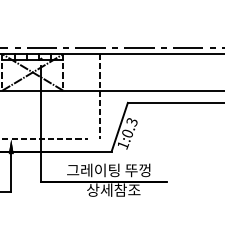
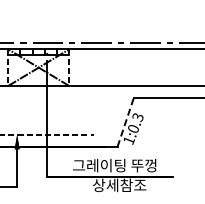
line: (99, 96) -> (105, 91), removed
line: (119, 127) -> (125, 122), solid -> dashed

